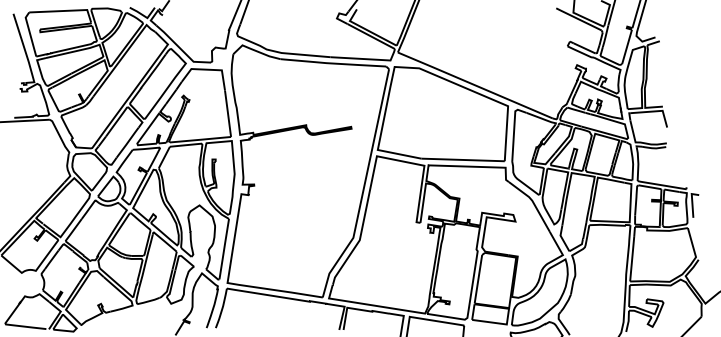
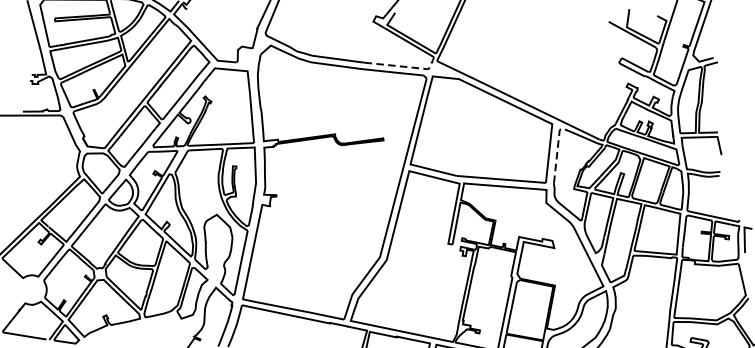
line: (368, 59) -> (405, 67), solid -> dashed
line: (514, 129) -> (557, 149), solid -> dashed

